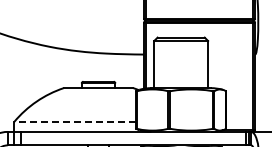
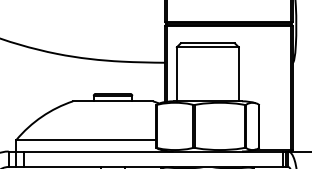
line: (75, 121) -> (86, 139), dashed -> solid

